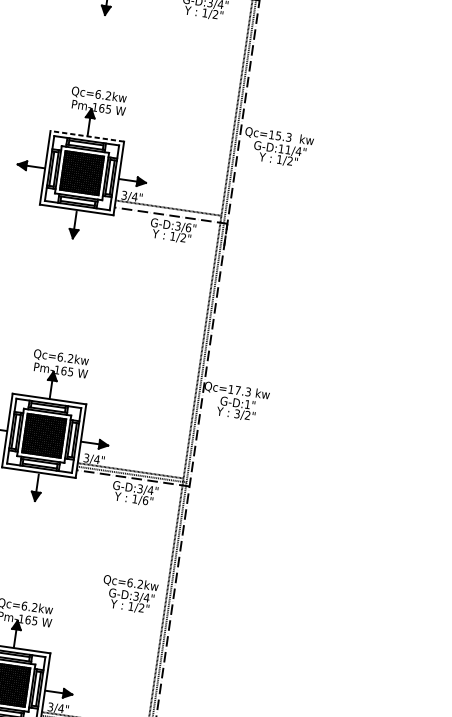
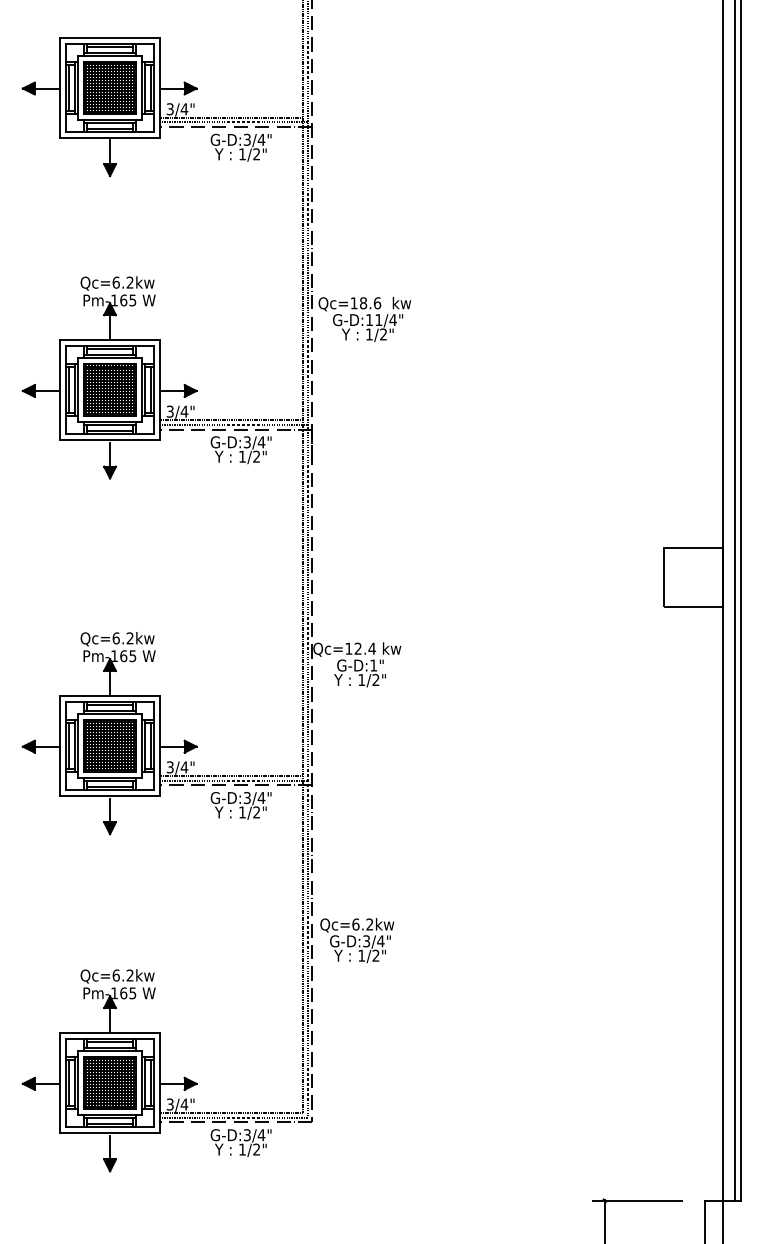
line: (87, 136) -> (109, 340), dashed -> solid
text: (283, 136) -> (370, 303), Qc=15.3 -> Qc=18.6
line: (169, 211) -> (233, 424), added
text: (188, 227) -> (261, 442), G-D:3/6" -> G-D:3/4"
text: (242, 390) -> (364, 648), Qc=17.3 -> Qc=12.4
text: (237, 413) -> (361, 679), 3/2" -> 1/2"
text: (145, 500) -> (256, 812), 1/6" -> 1/2"
text: (129, 594) -> (357, 940), moved

